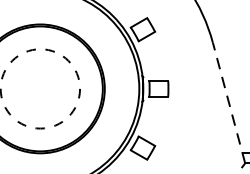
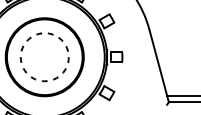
line: (229, 102) -> (159, 65), dashed -> solid

